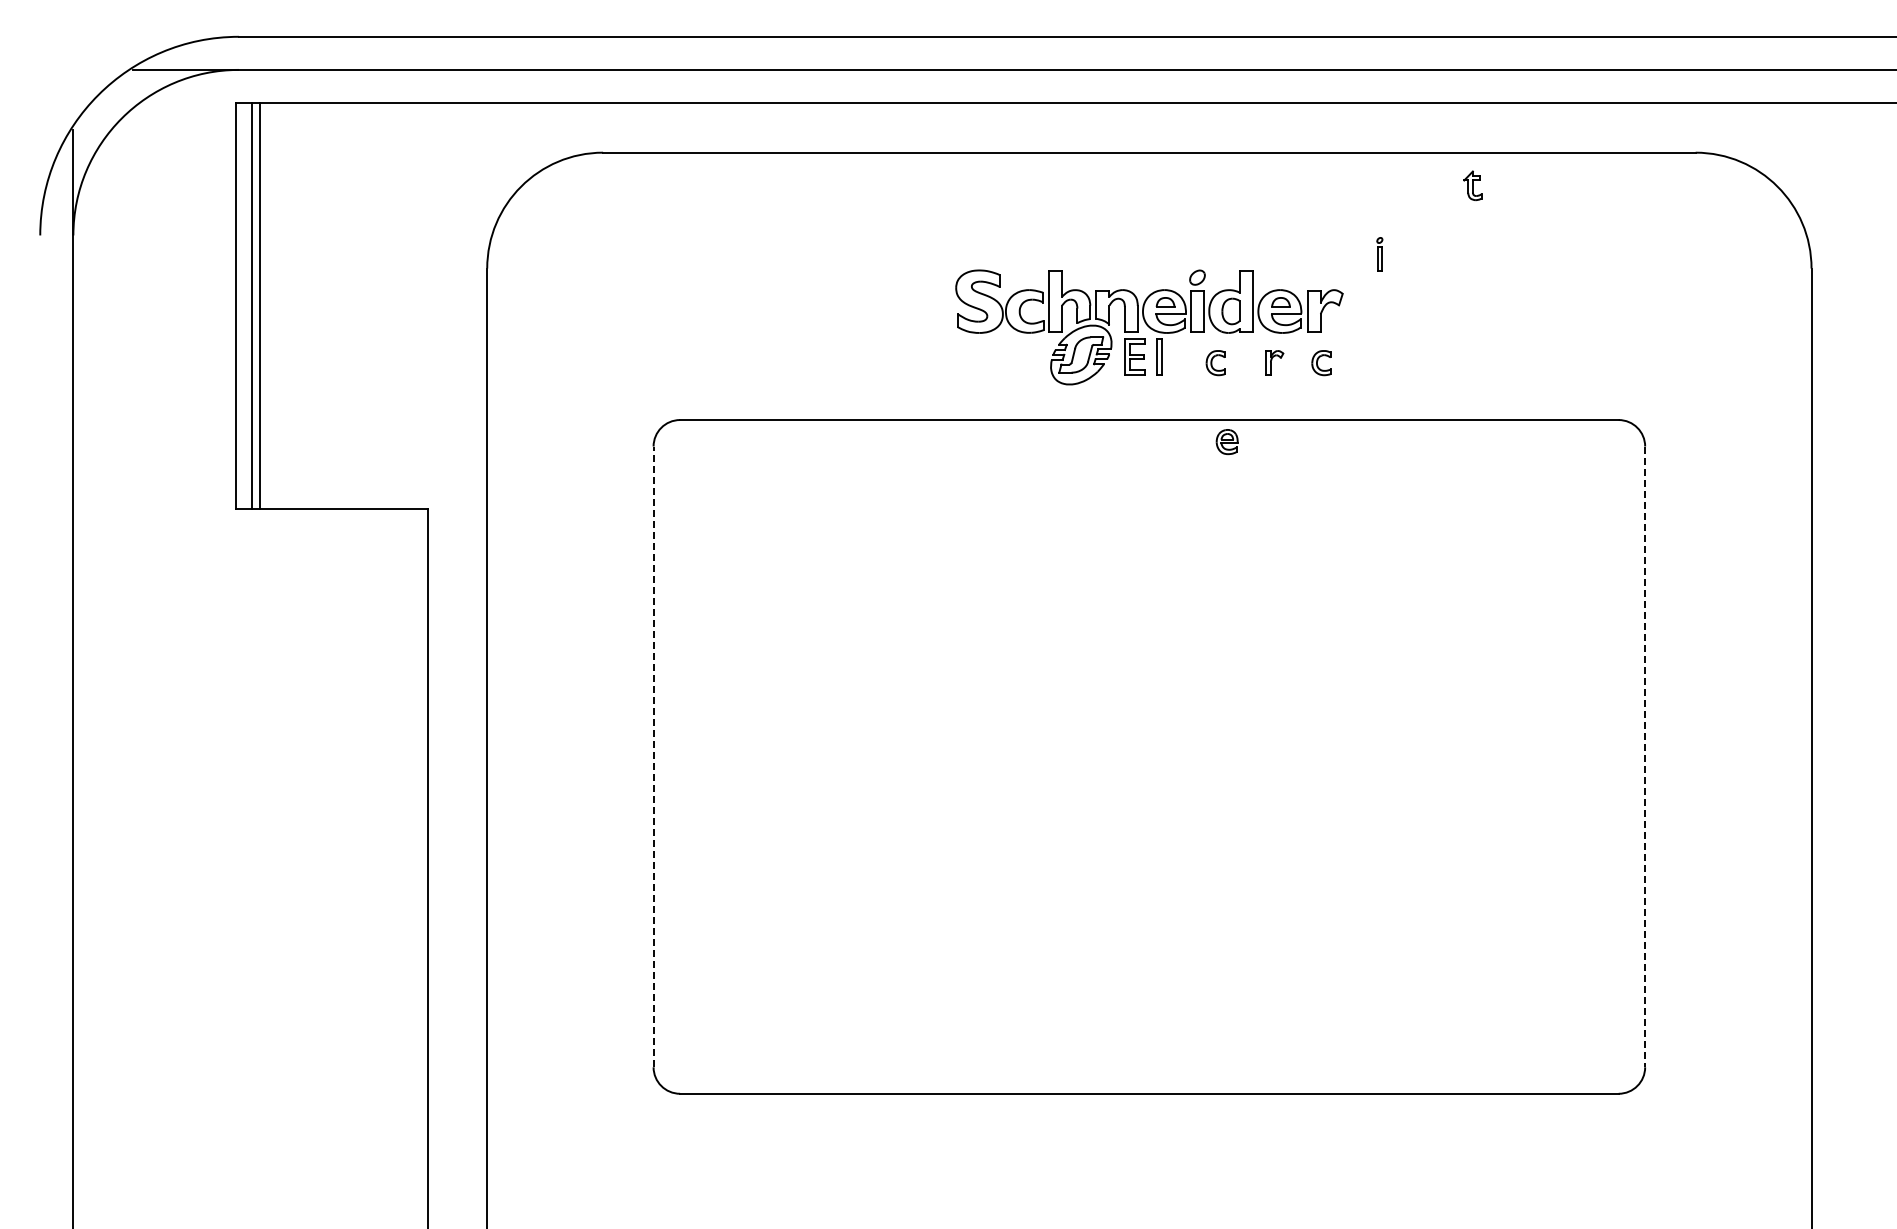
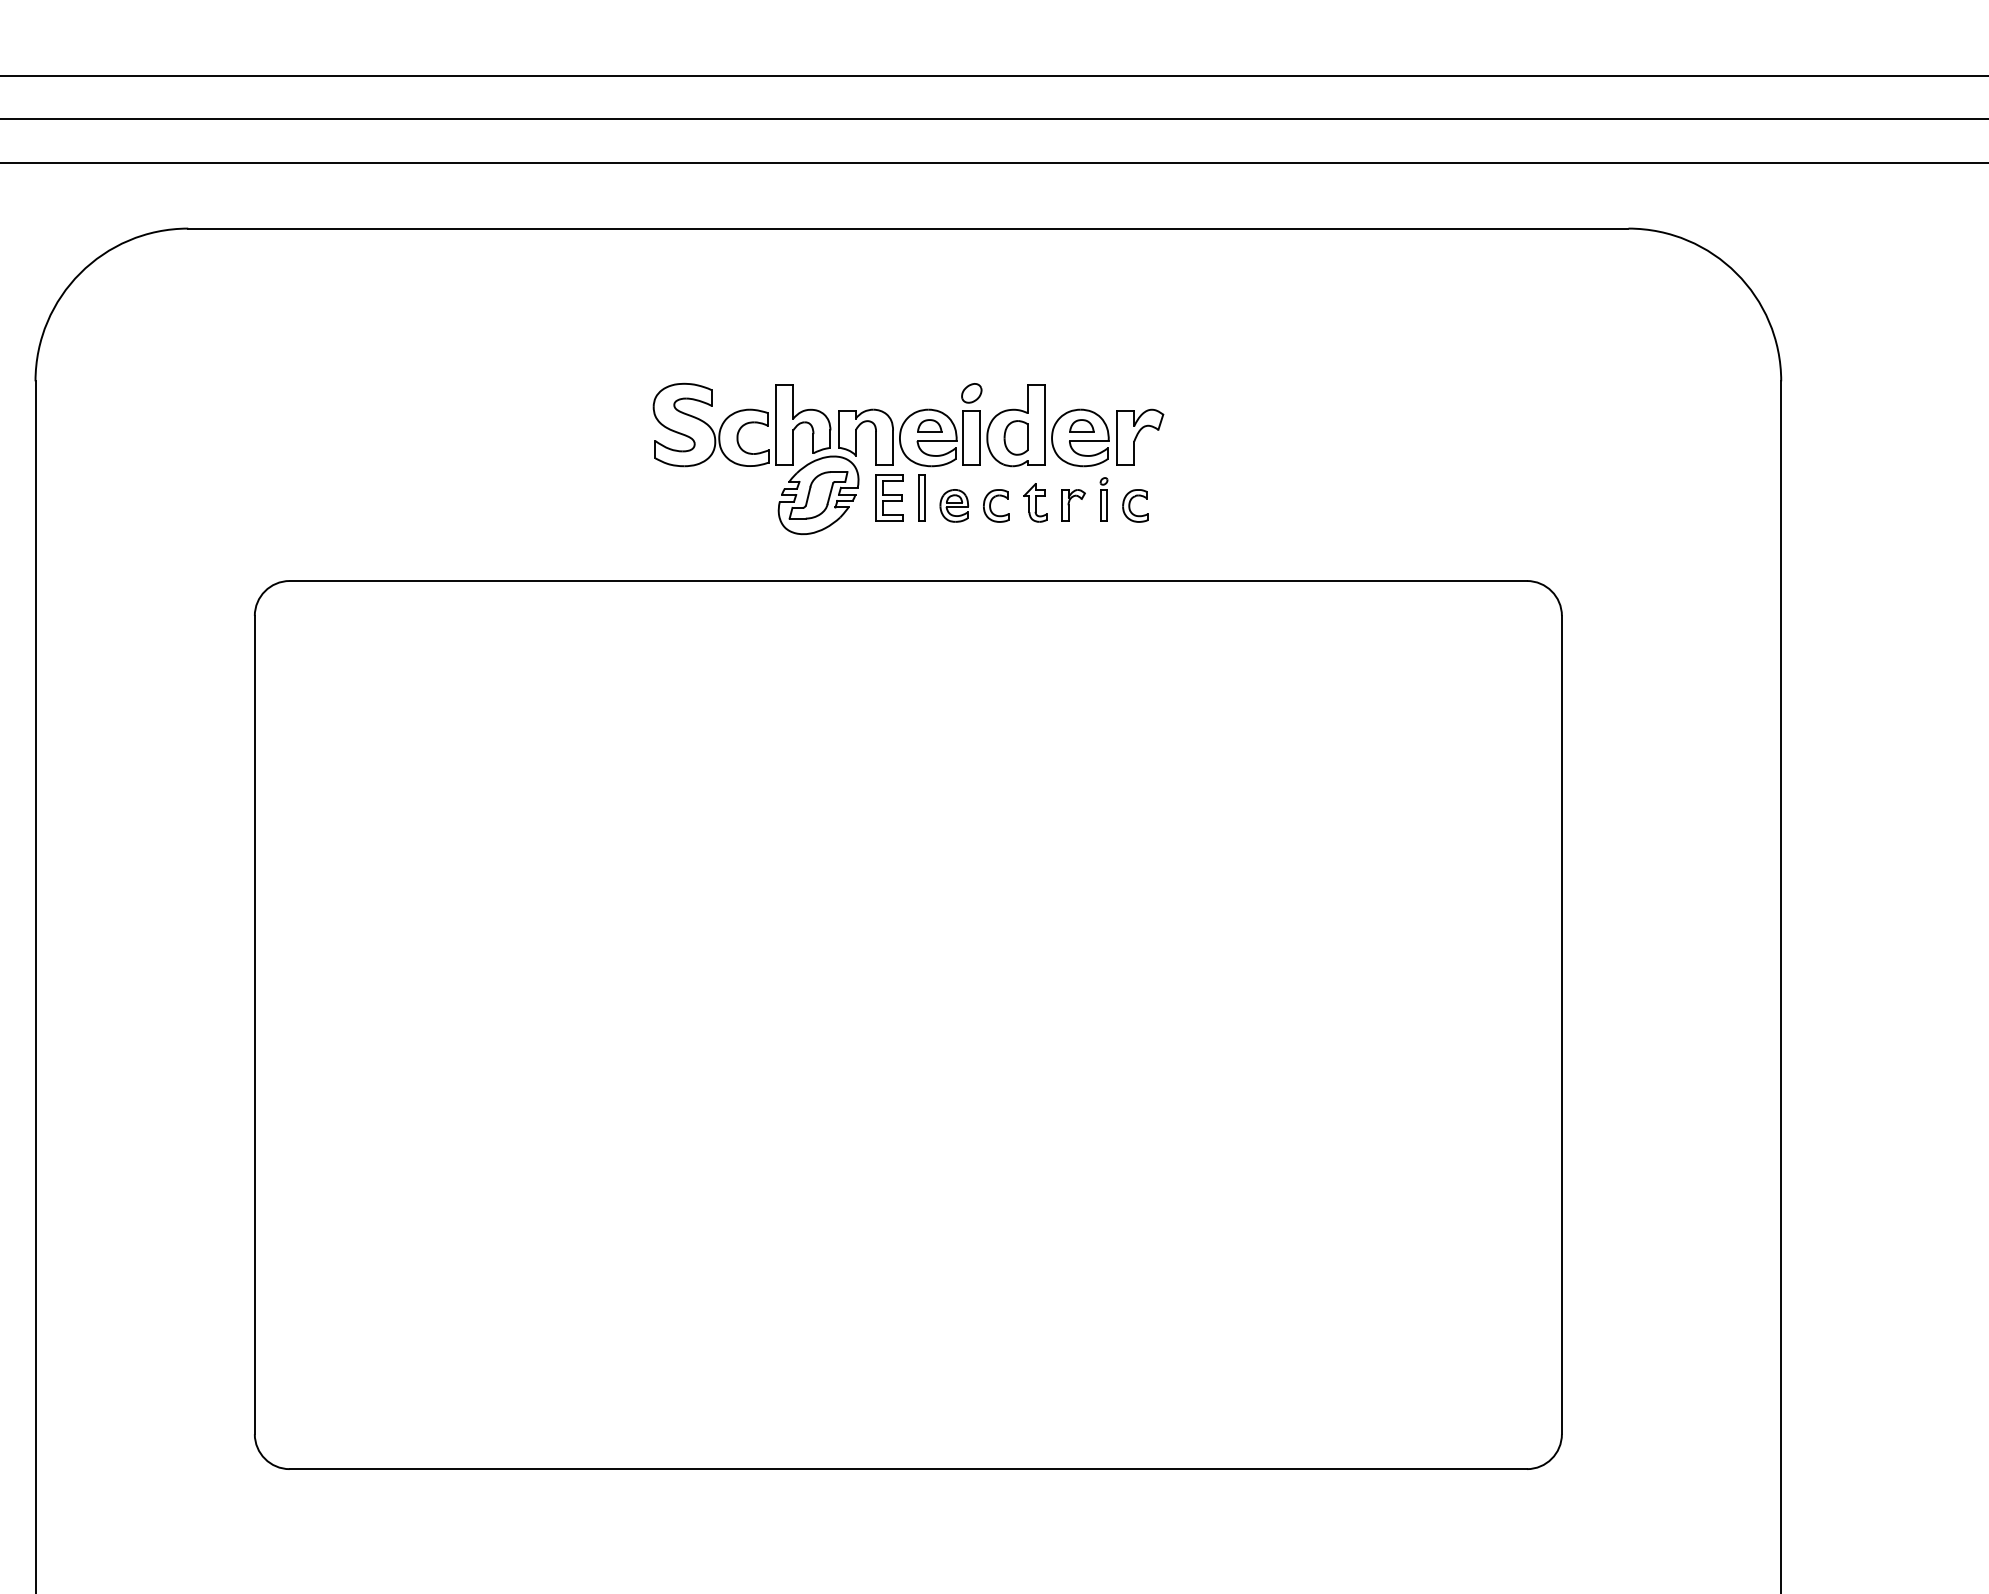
part: (1472, 185) -> (1035, 502), moved
part: (1379, 254) -> (1103, 499), moved
part: (1226, 442) -> (953, 506), moved
line: (653, 756) -> (254, 1024), dashed -> solid
line: (1645, 757) -> (1562, 1025), dashed -> solid

